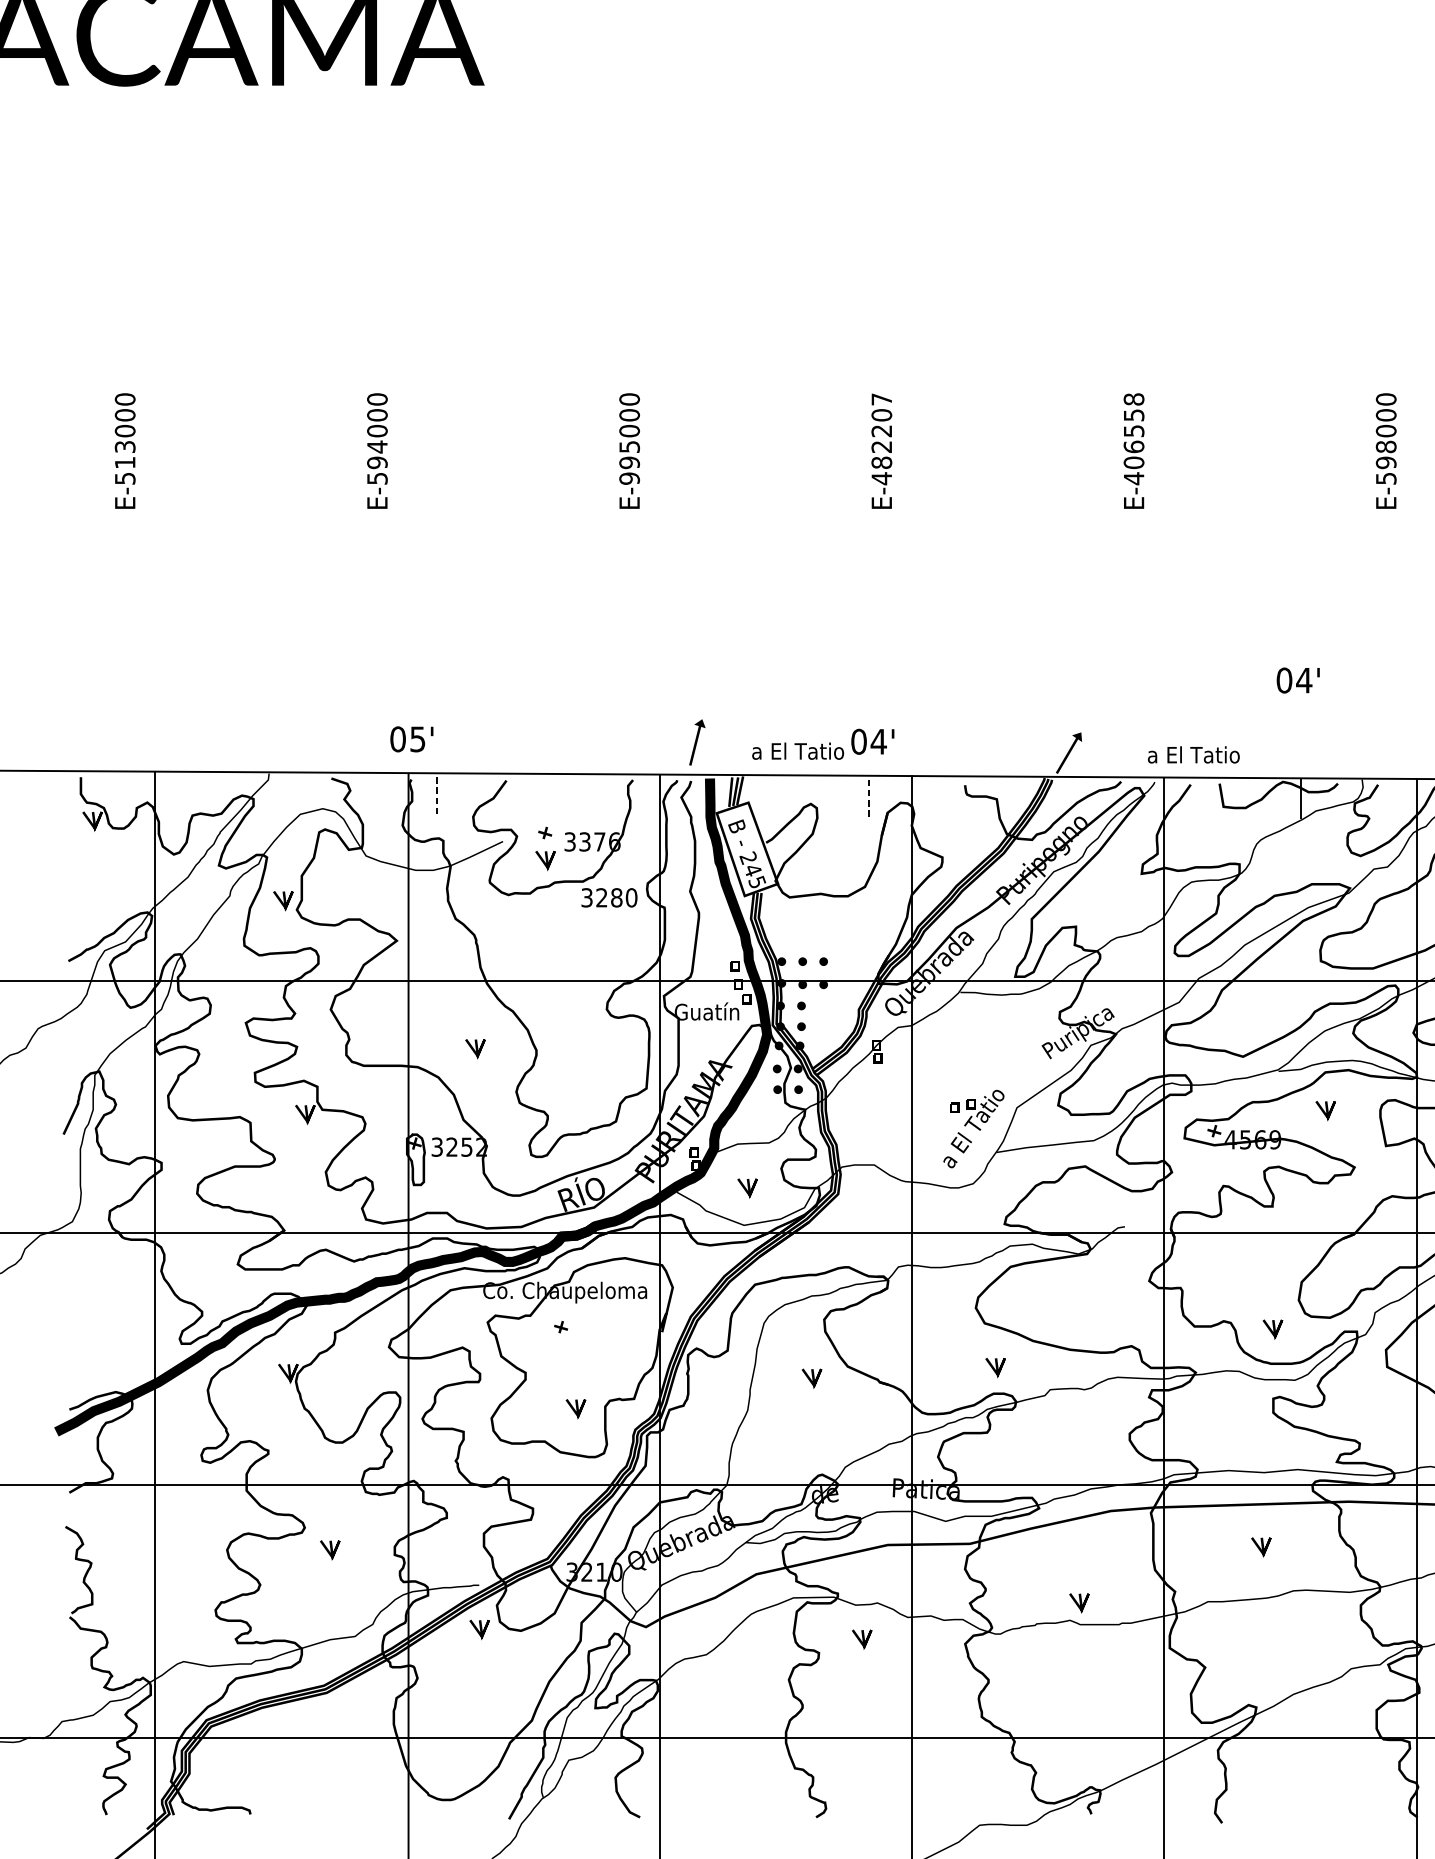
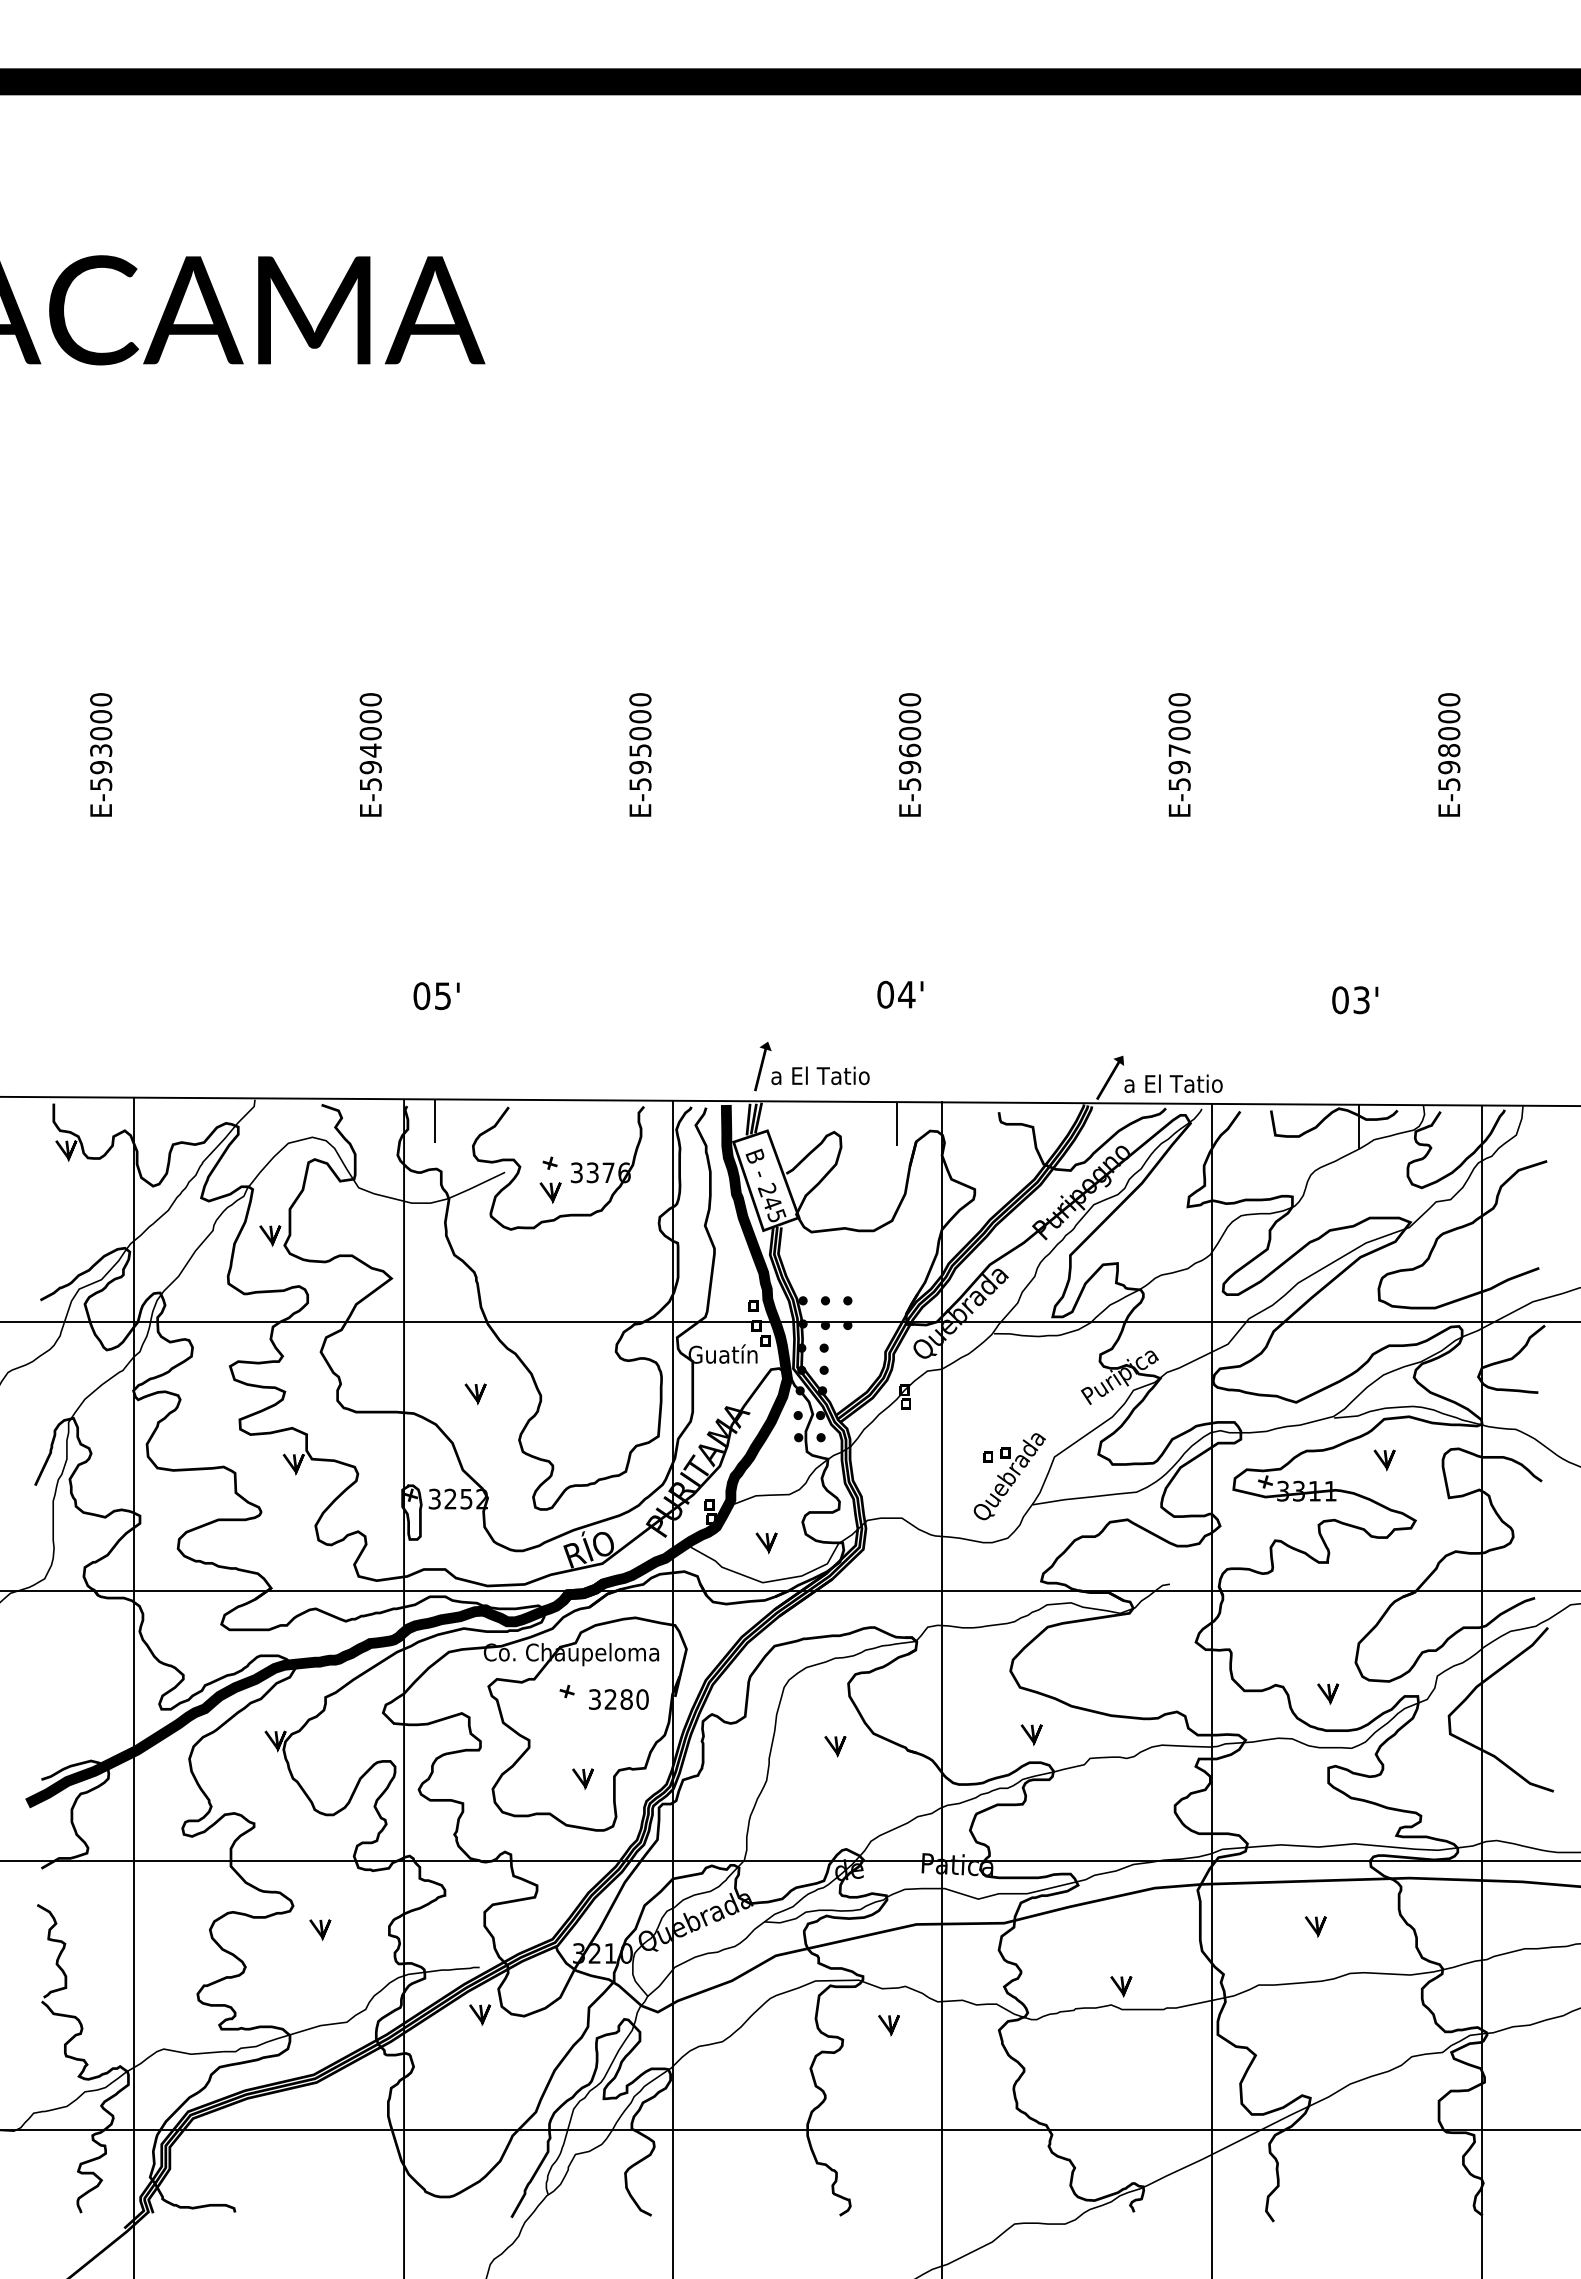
text: (881, 439) -> (909, 742), E-482207 -> E-596000
text: (1133, 439) -> (1179, 742), E-406558 -> E-597000
text: (125, 462) -> (101, 767), E-513000 -> E-593000
text: (629, 478) -> (640, 784), E-995000 -> E-595000
text: (1304, 680) -> (1361, 1000), 04' -> 03'
text: (411, 739) -> (436, 996), moved
text: (872, 741) -> (900, 994), moved
part: (697, 742) -> (762, 1066), moved
text: (1193, 754) -> (1173, 1083), moved
line: (437, 793) -> (434, 1121), dashed -> solid
line: (869, 796) -> (896, 1124), dashed -> solid
text: (609, 897) -> (618, 1699), moved
text: (974, 1126) -> (1009, 1477), a El Tatio -> Quebrada
text: (1252, 1139) -> (1306, 1490), 4569 -> 3311

